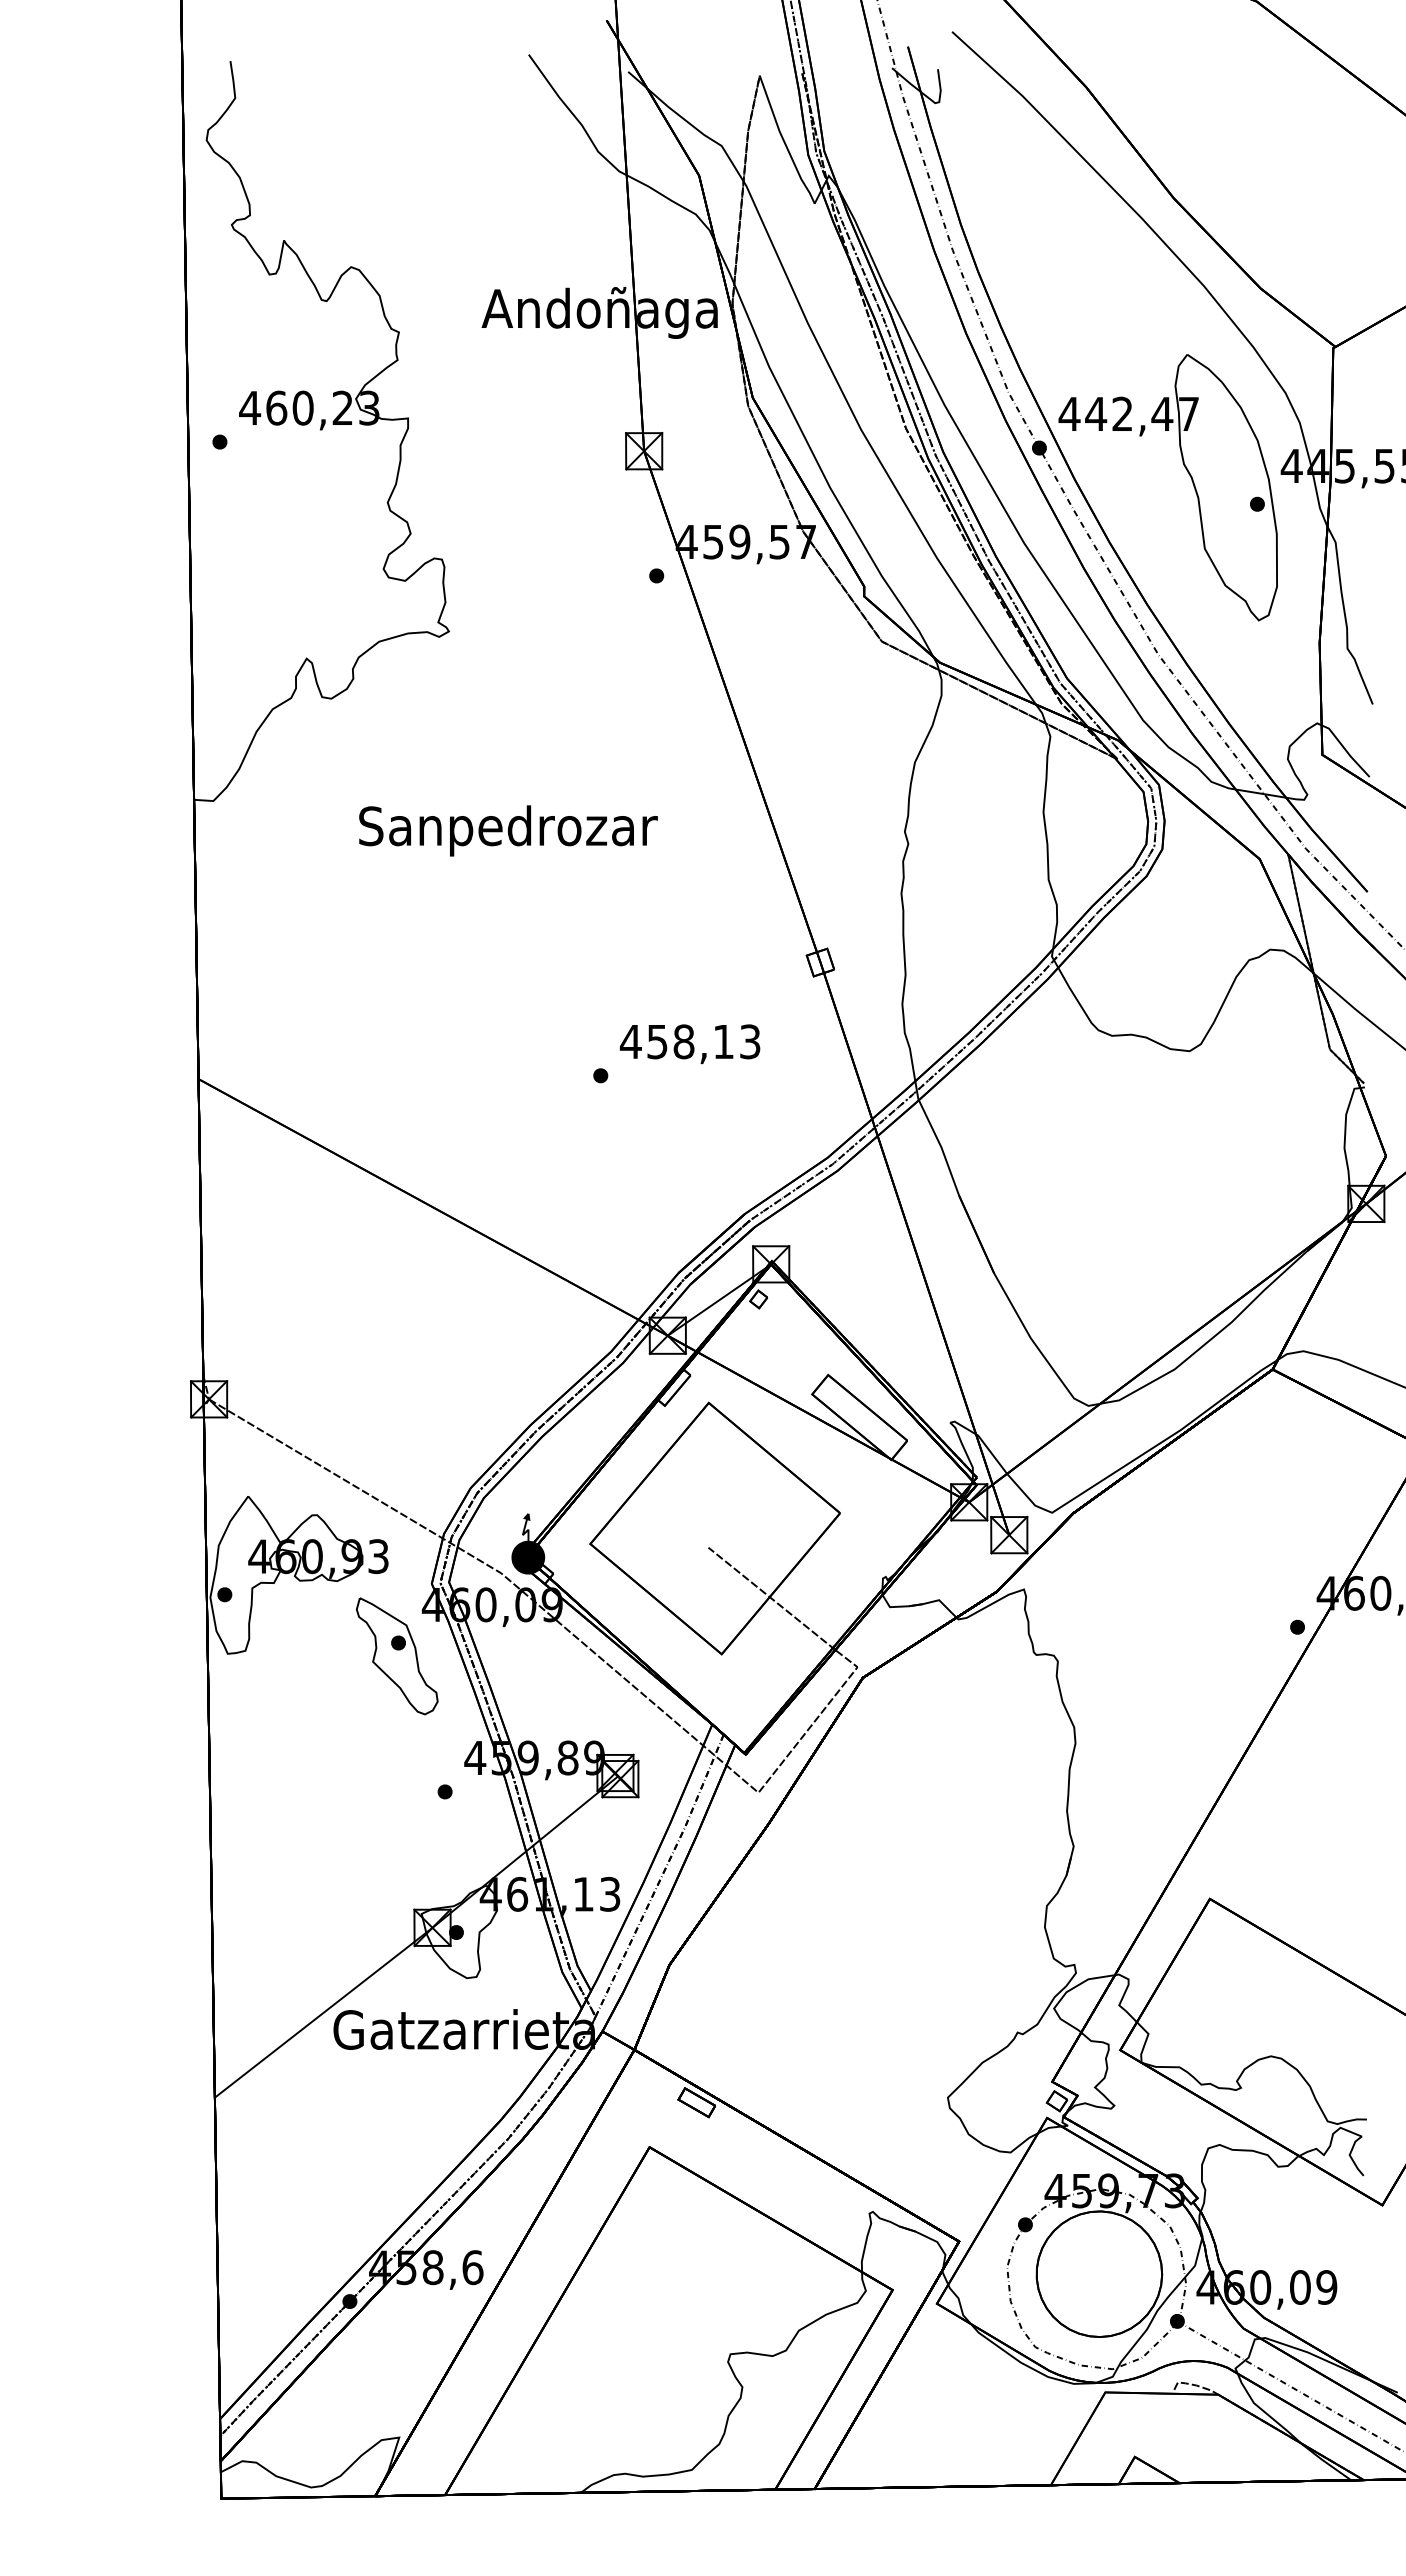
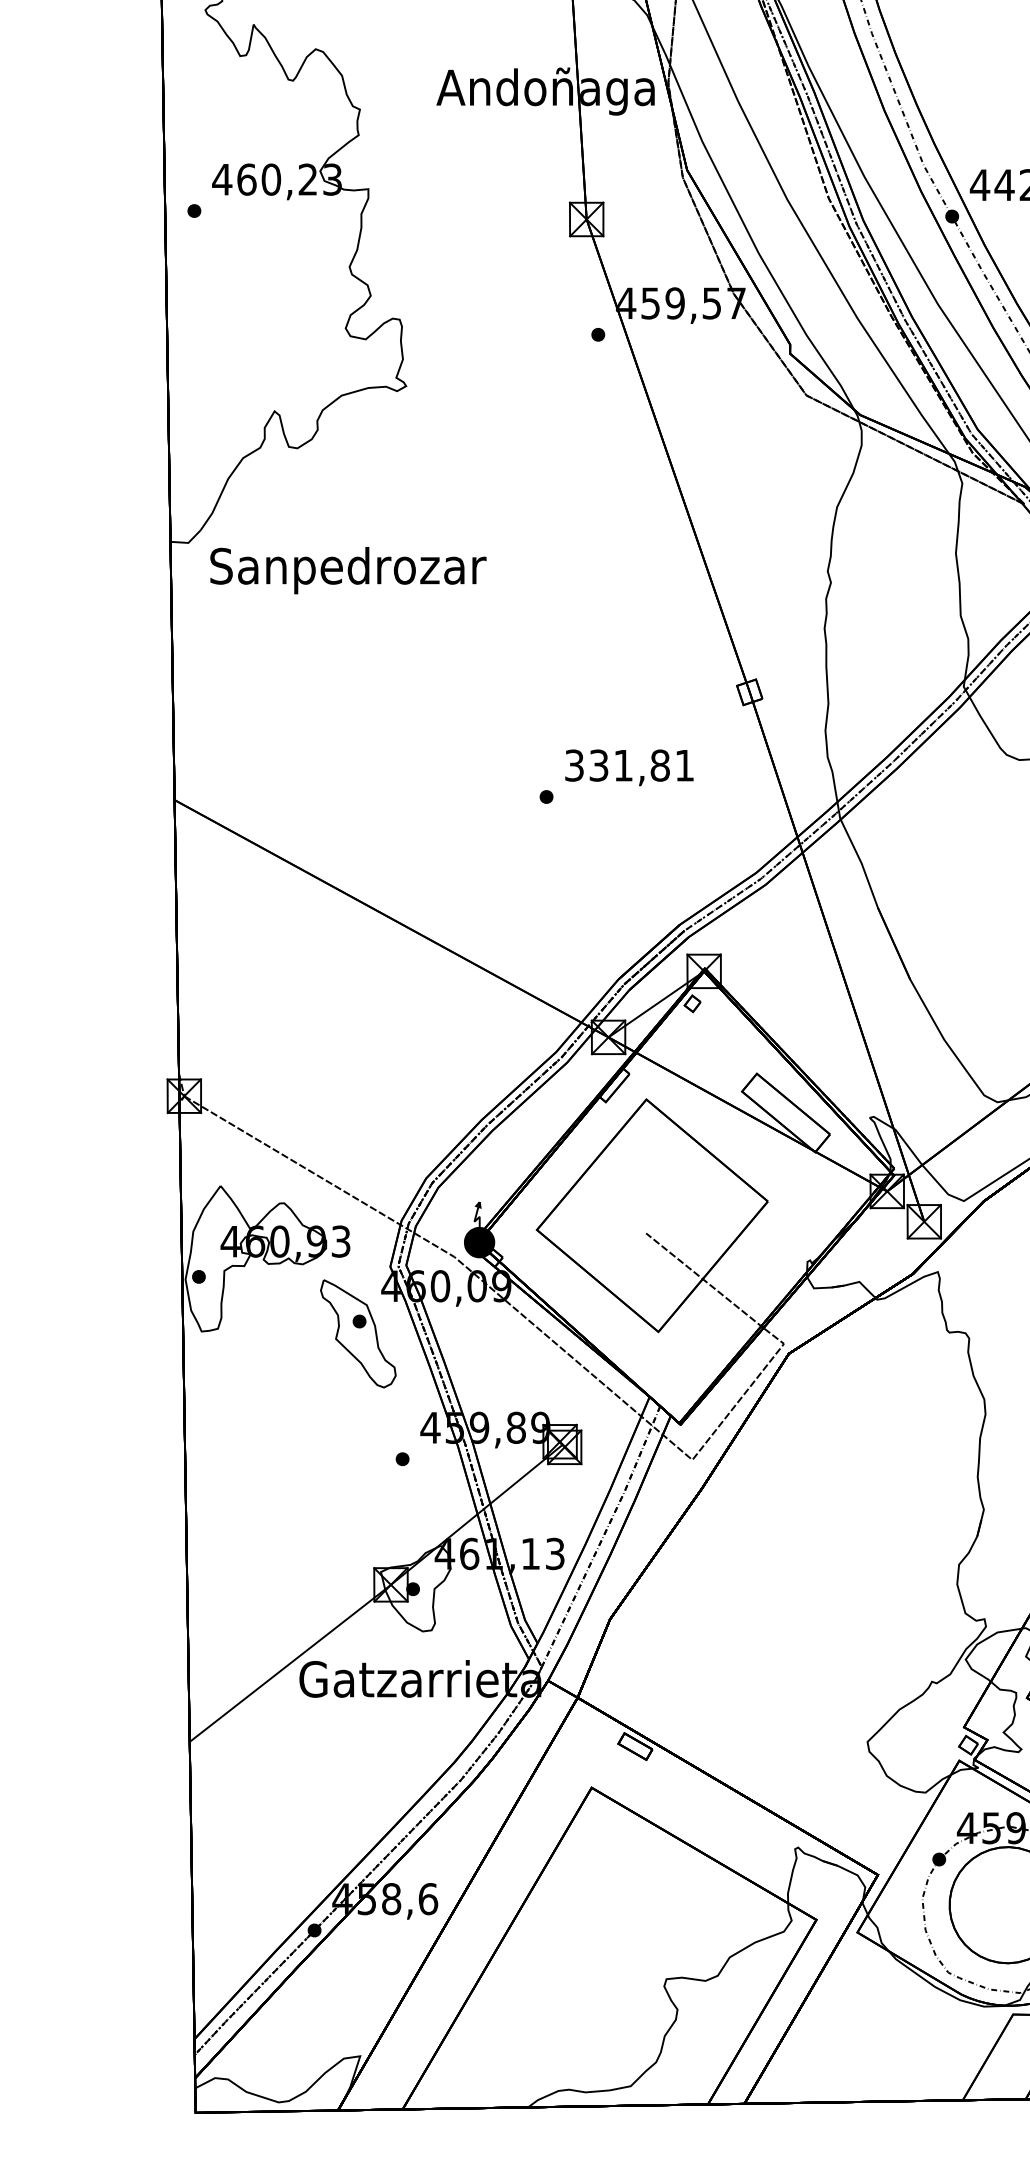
text: (508, 830) -> (348, 570), moved
text: (689, 1041) -> (628, 765), 458,13 -> 331,81

